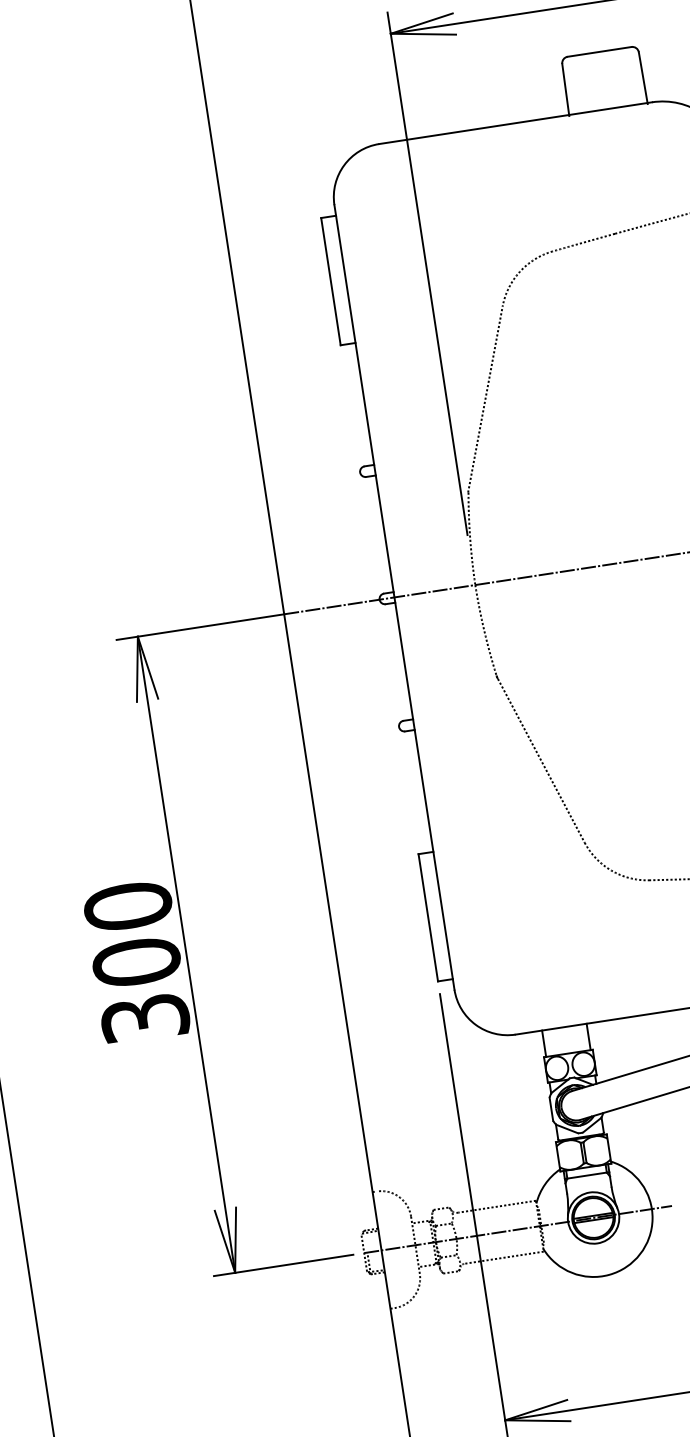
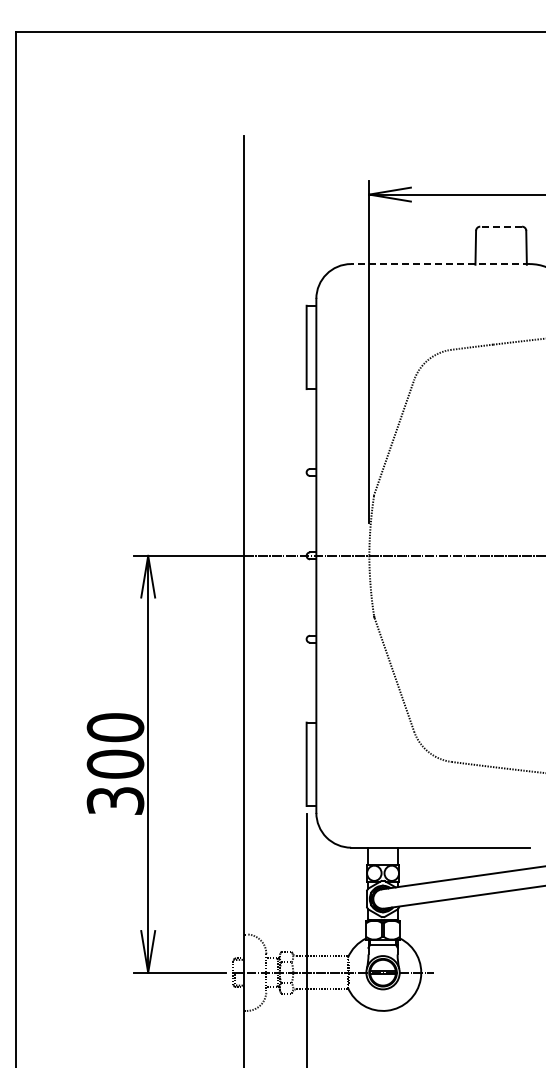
line: (600, 51) -> (501, 226), solid -> dashed
line: (514, 124) -> (439, 264), solid -> dashed

